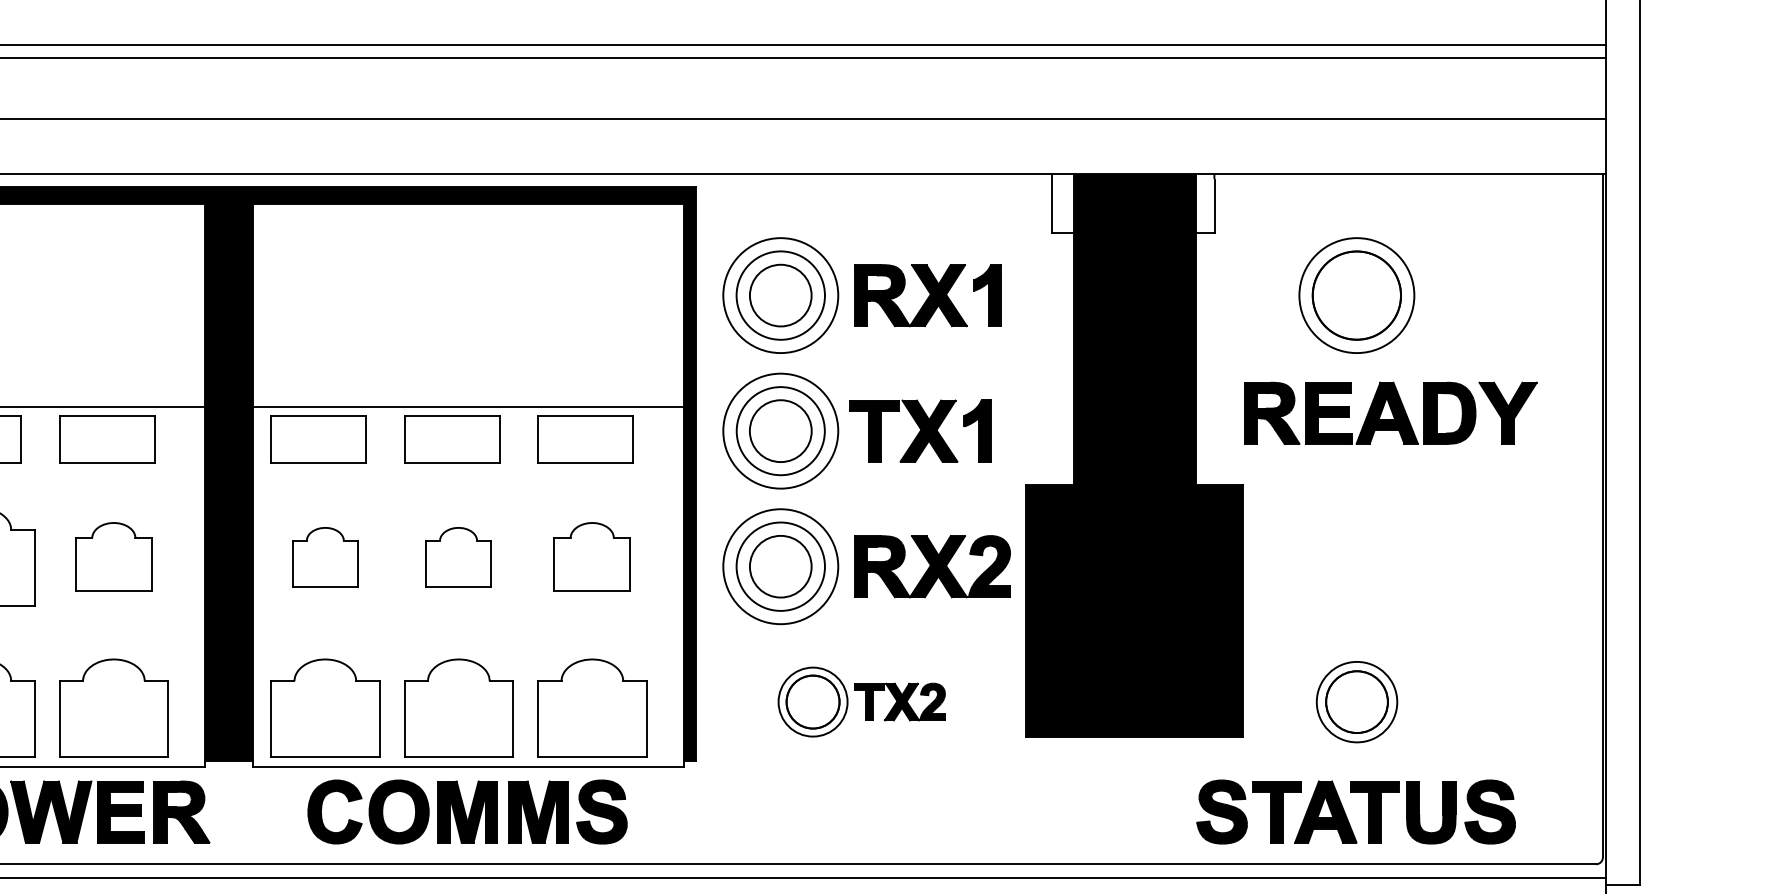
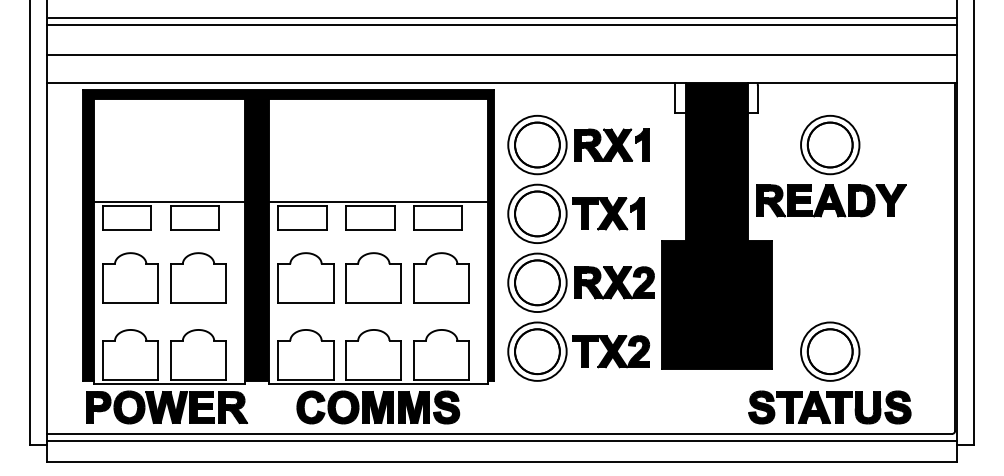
circle: (780, 294) -> (537, 144), size x1.43
part: (1390, 412) -> (831, 200), moved
circle: (780, 430) -> (537, 213), size x1.43
part: (113, 556) -> (198, 277), size x1.43
part: (324, 556) -> (305, 277), size x1.67
part: (458, 556) -> (373, 277), size x1.67
part: (591, 556) -> (441, 277), size x1.43
circle: (780, 566) -> (537, 282), size x1.43
part: (861, 701) -> (578, 351), size x1.67
part: (1357, 701) -> (830, 351), size x1.43

